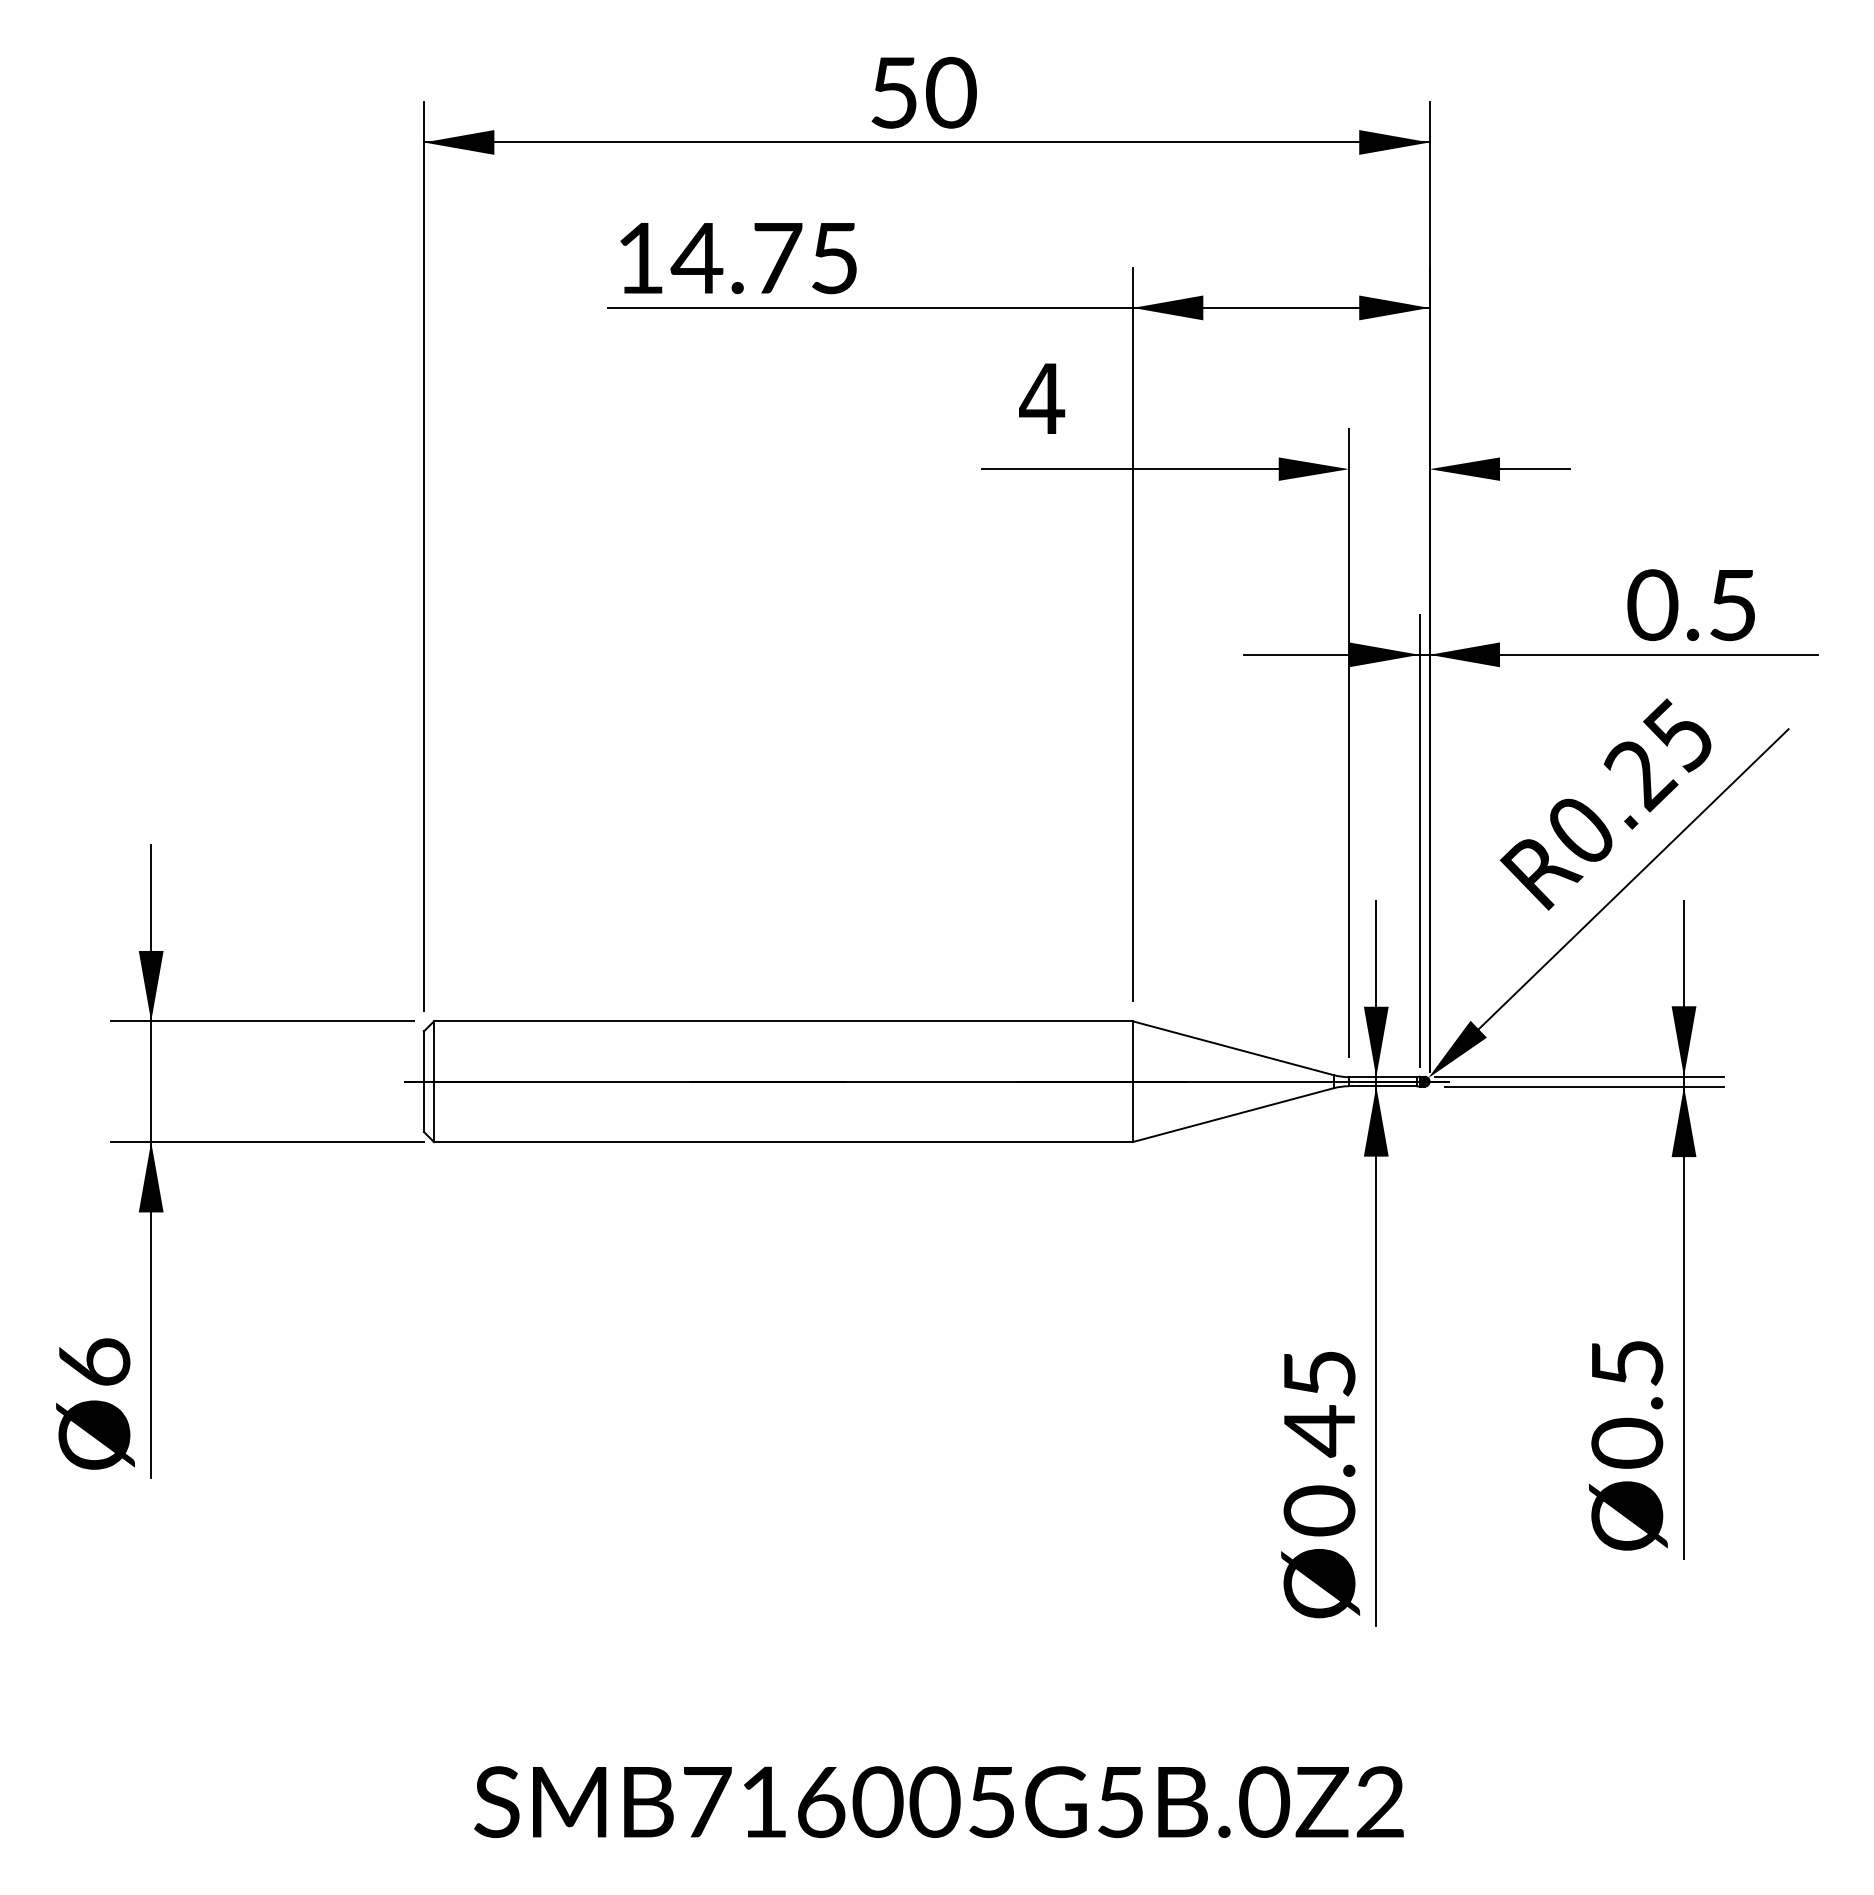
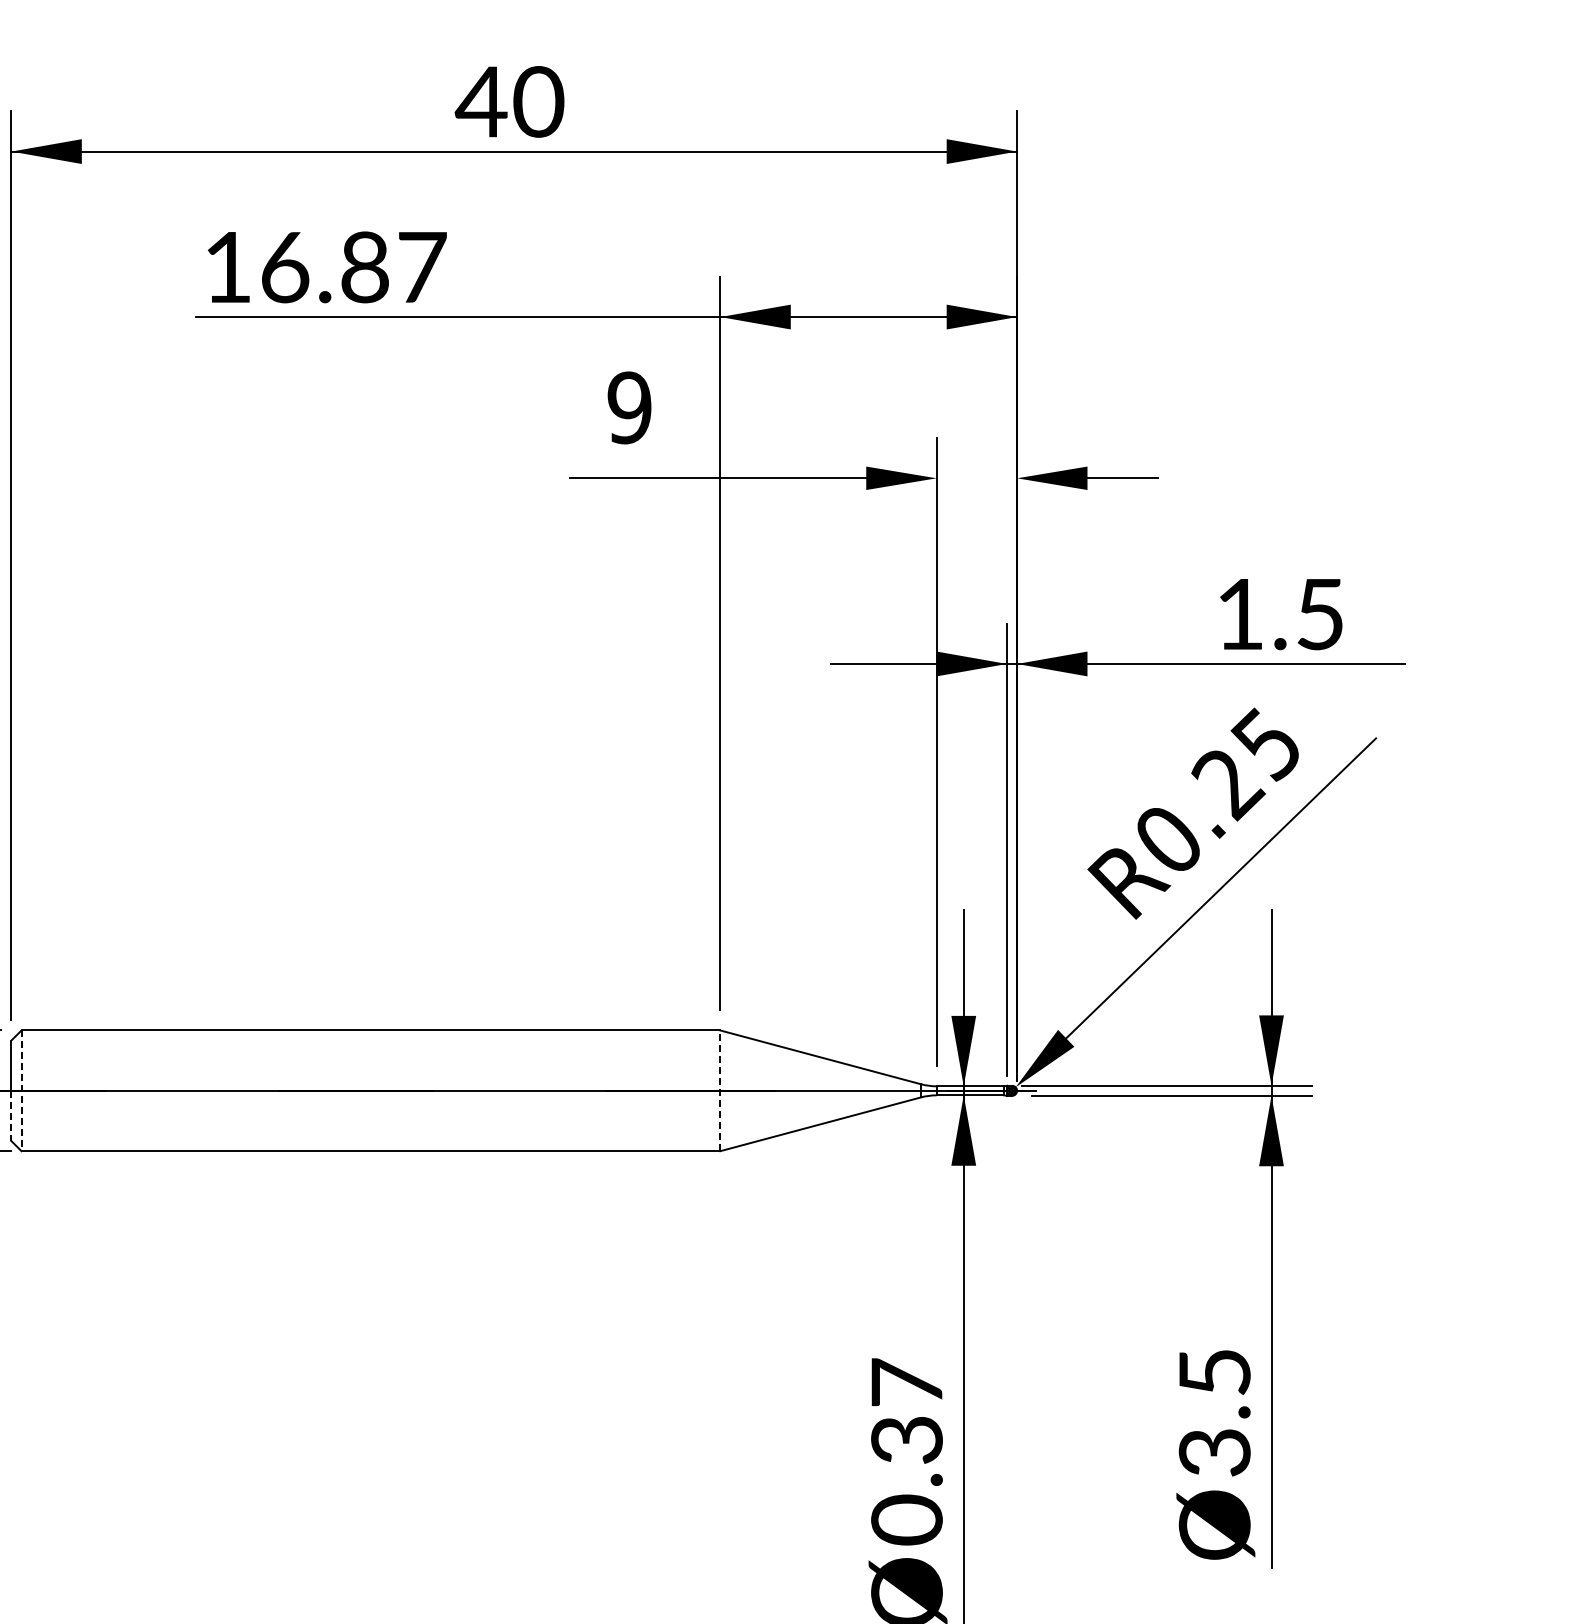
text: (893, 92) -> (480, 101), 50 -> 40
text: (764, 258) -> (351, 267), 14.75 -> 16.87
text: (1042, 398) -> (629, 407), 4 -> 9
text: (1652, 605) -> (1239, 614), 0.5 -> 1.5
line: (1132, 1081) -> (719, 1090), solid -> dashed
line: (434, 1082) -> (21, 1091), solid -> dashed
line: (423, 1107) -> (10, 1116), solid -> dashed
text: (1319, 1403) -> (906, 1412), 0.45 -> 0.37
text: (1627, 1442) -> (1214, 1451), 0.5 -> 3.5

